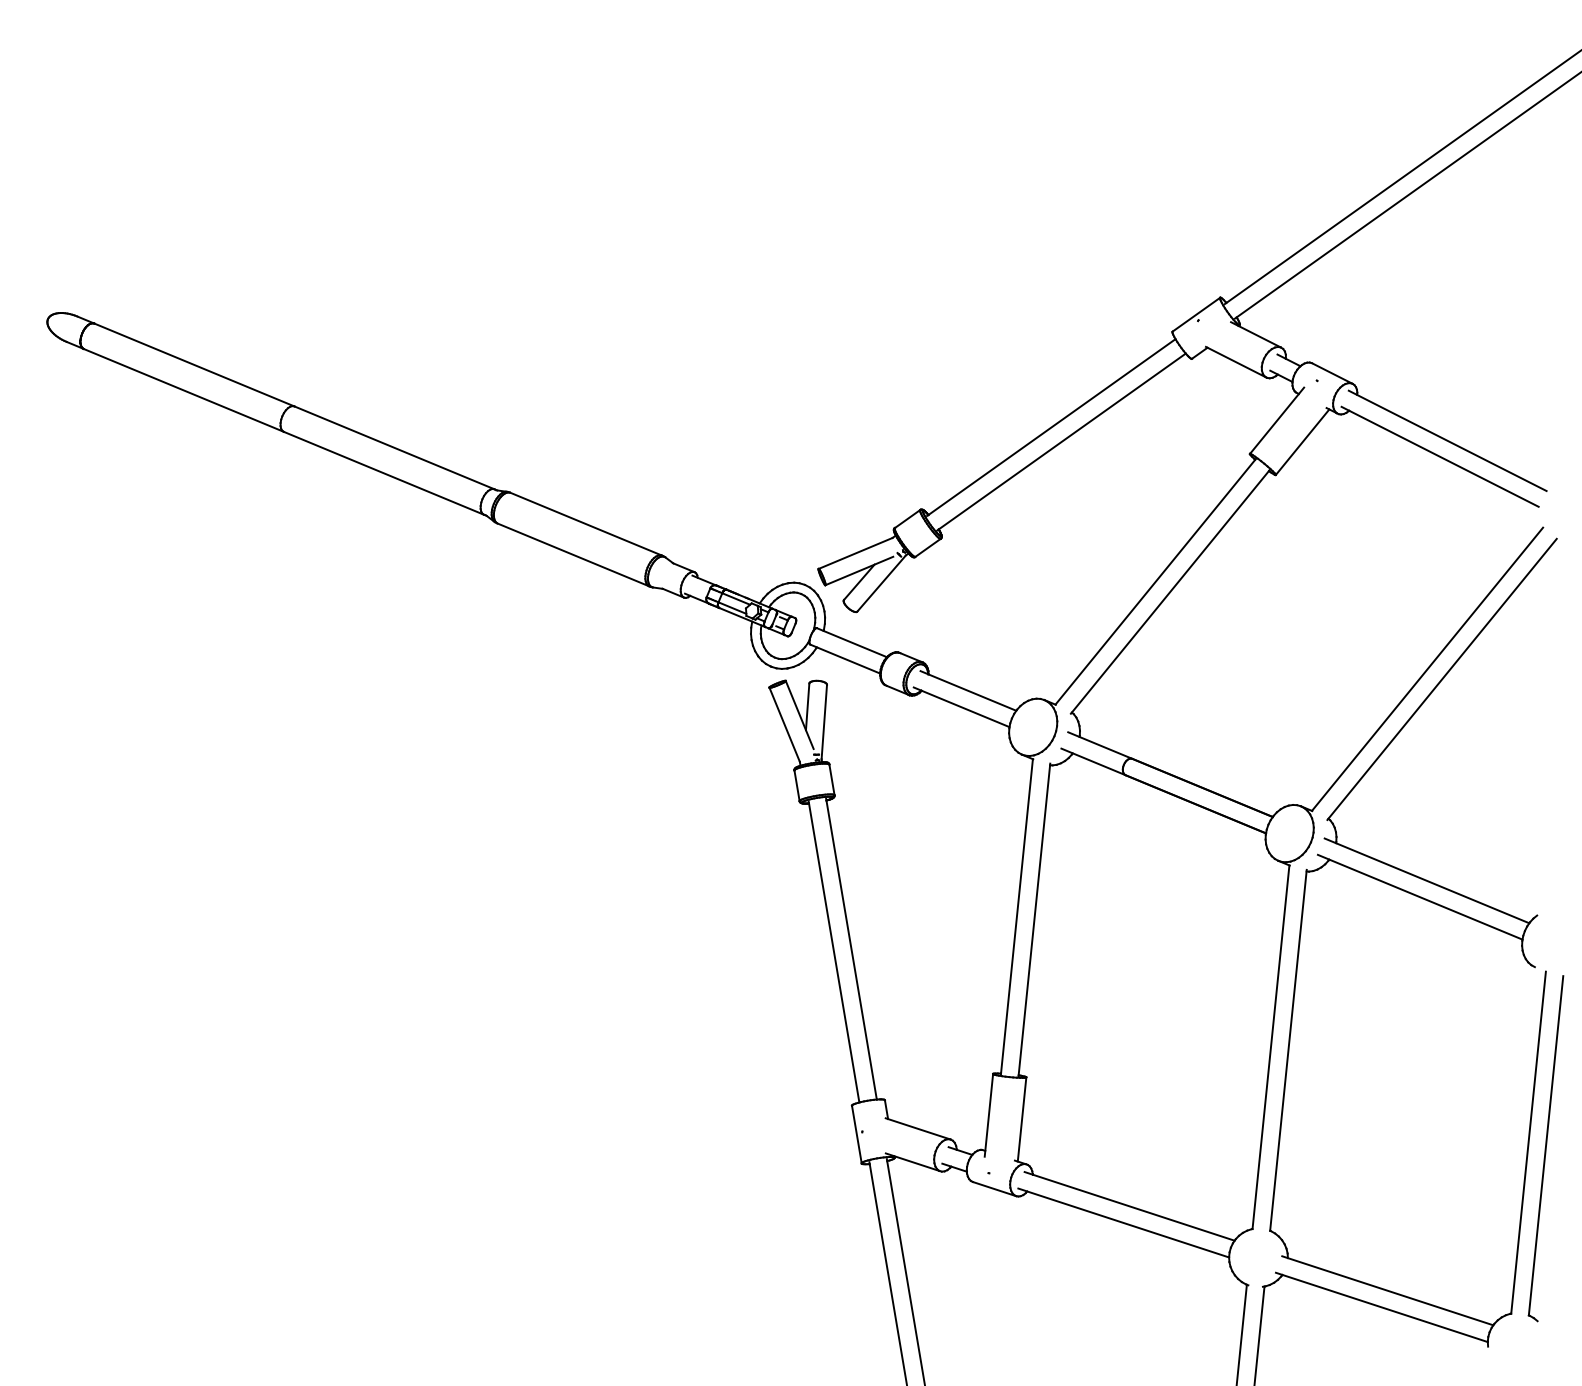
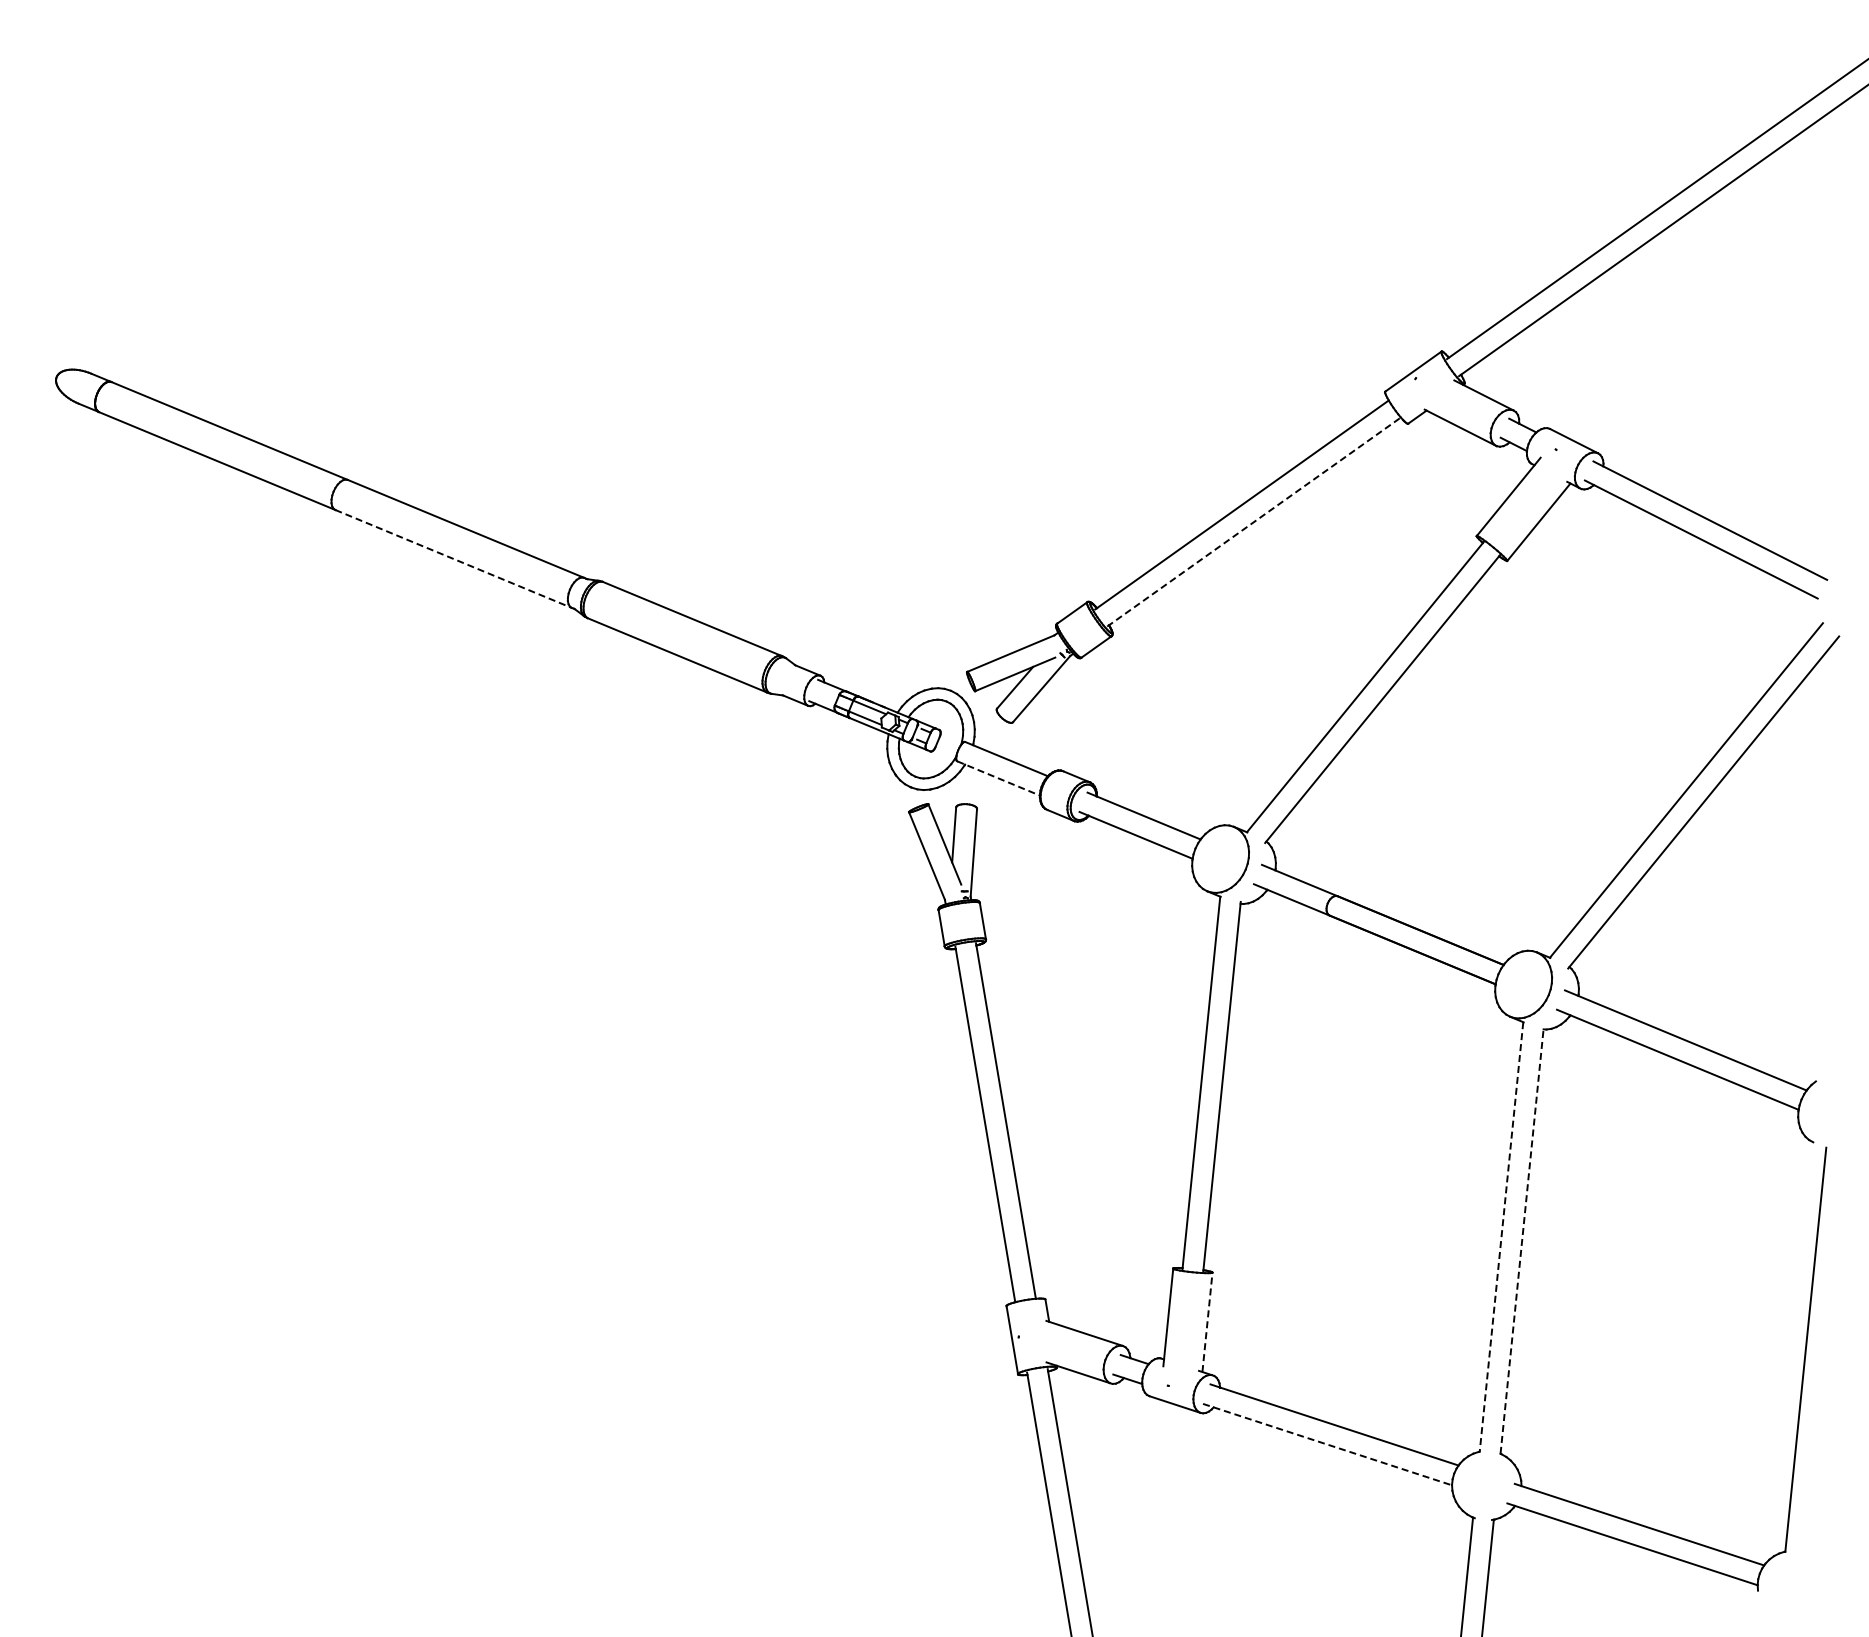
line: (1061, 441) -> (1254, 521), solid -> dashed
line: (383, 472) -> (453, 558), solid -> dashed
line: (845, 659) -> (998, 778), solid -> dashed
line: (1270, 1047) -> (1501, 1237), solid -> dashed
line: (1288, 1050) -> (1522, 1240), solid -> dashed
line: (1022, 1118) -> (1207, 1321), solid -> dashed
part: (1546, 1148) -> (1826, 1356), removed
line: (1123, 1222) -> (1327, 1444), solid -> dashed

